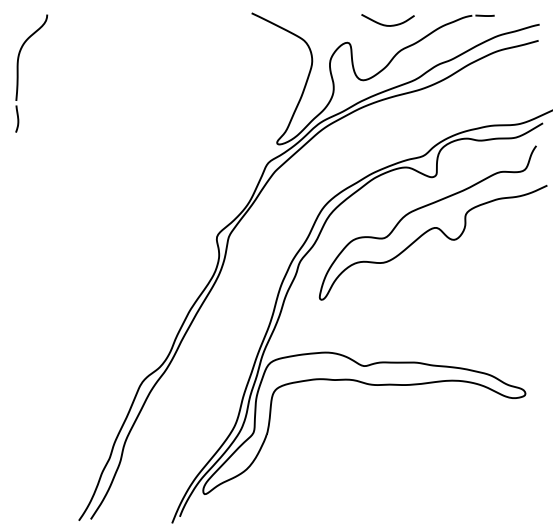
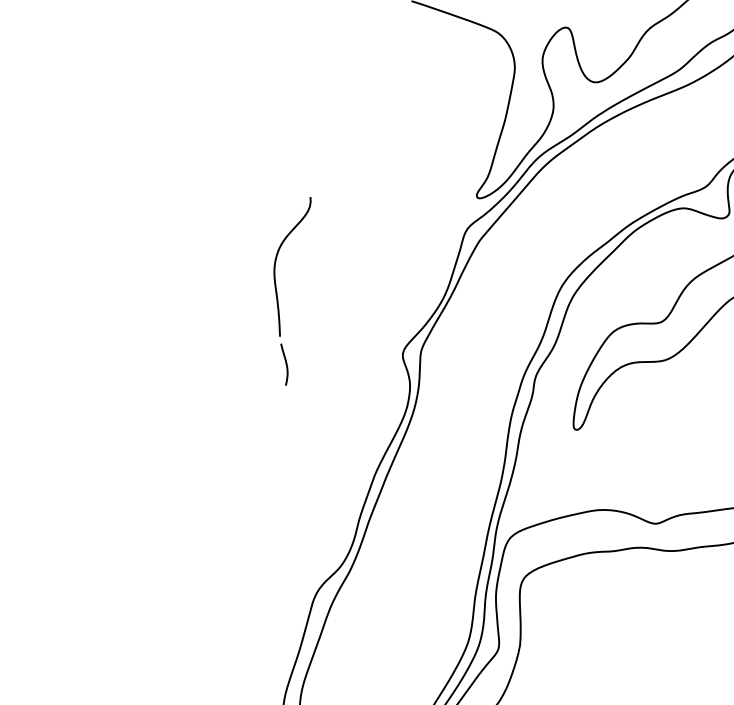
part: (18, 73) -> (277, 293), moved

